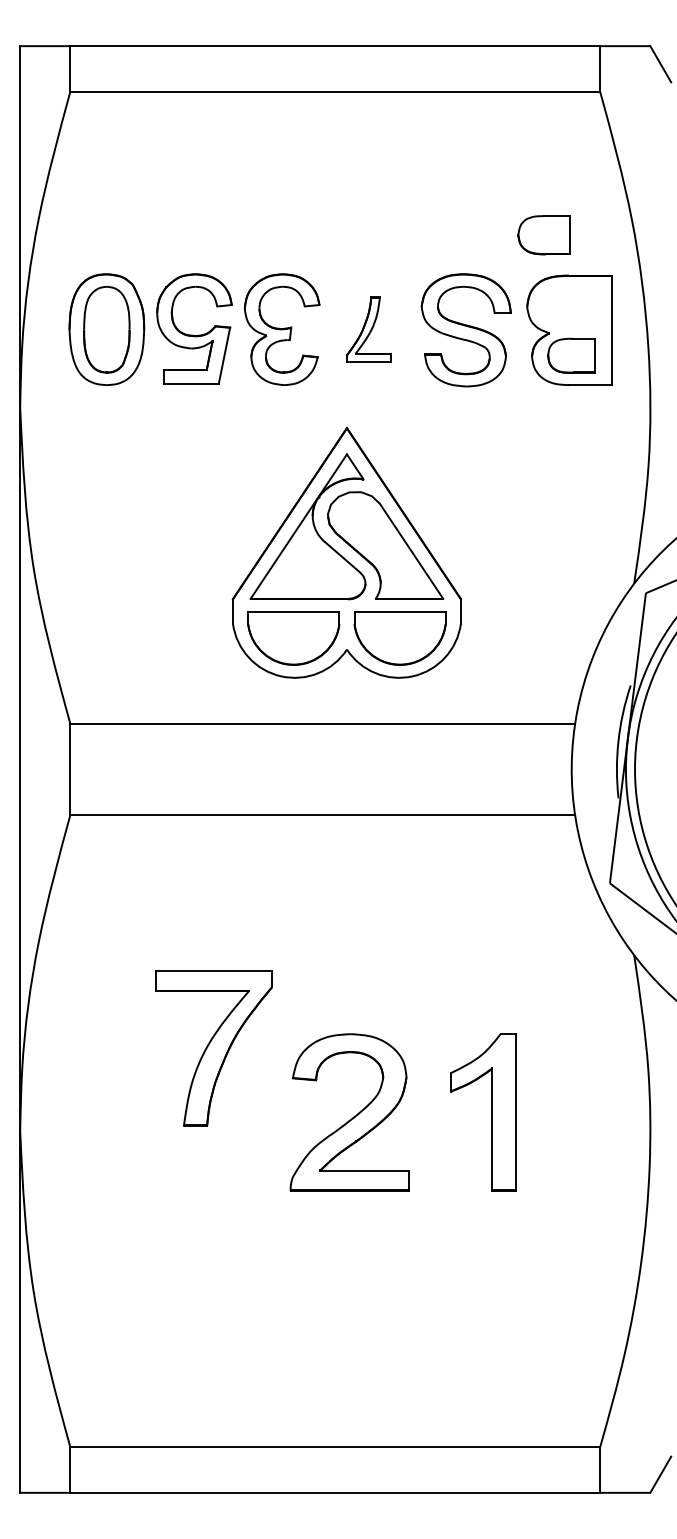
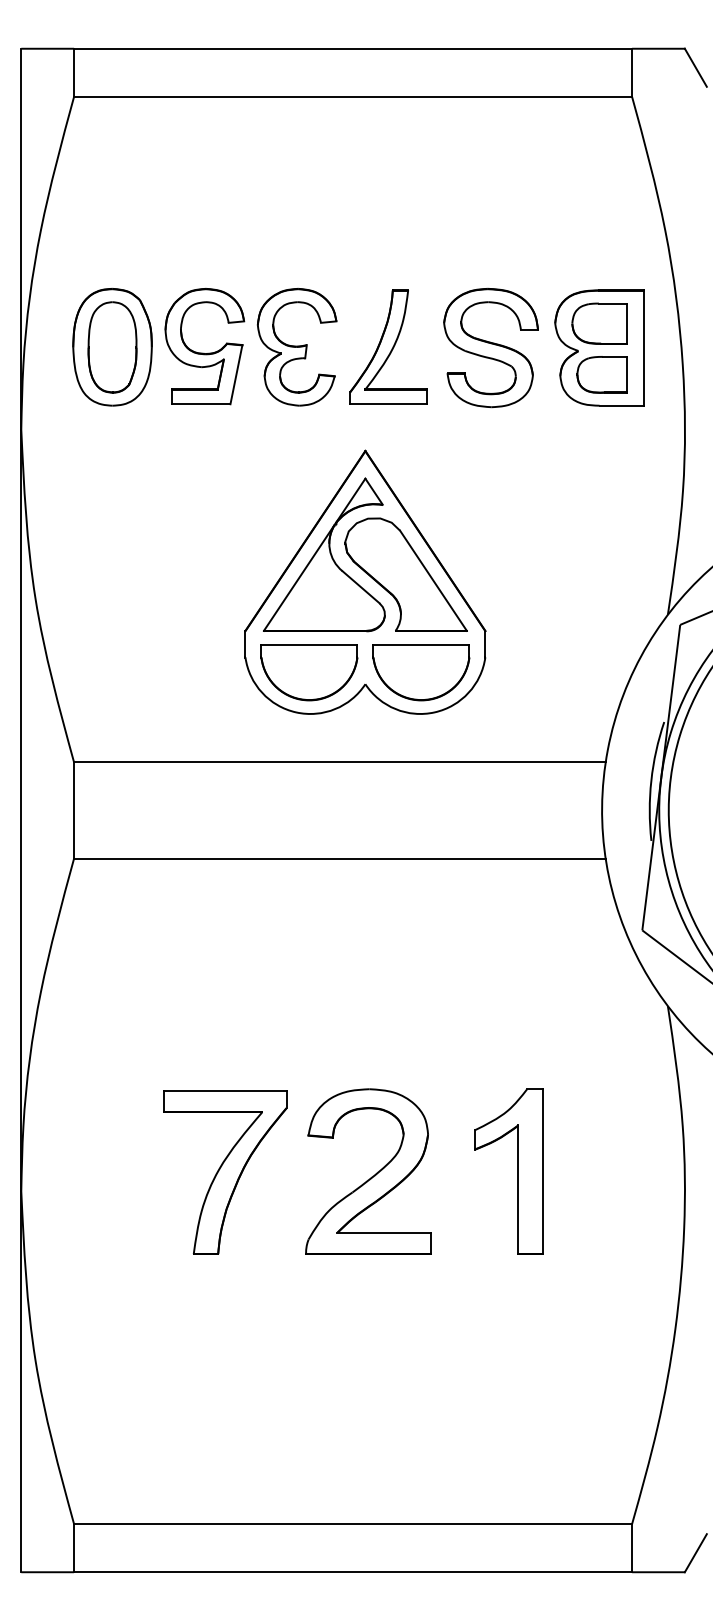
part: (543, 235) -> (598, 323), moved
part: (368, 329) -> (388, 347), size x1.67
part: (213, 1048) -> (224, 1172), moved

